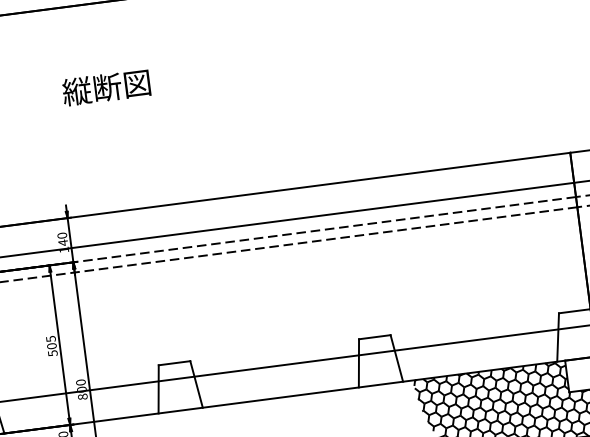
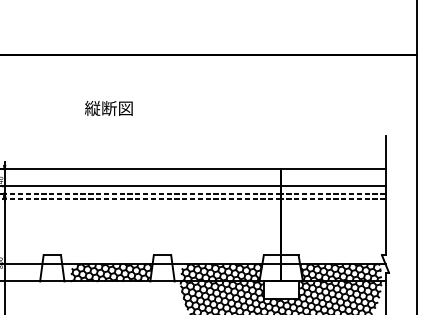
text: (105, 87) -> (108, 108), moved
hatch: (484, 354) -> (220, 272), added
hatch: (284, 380) -> (110, 272), added

